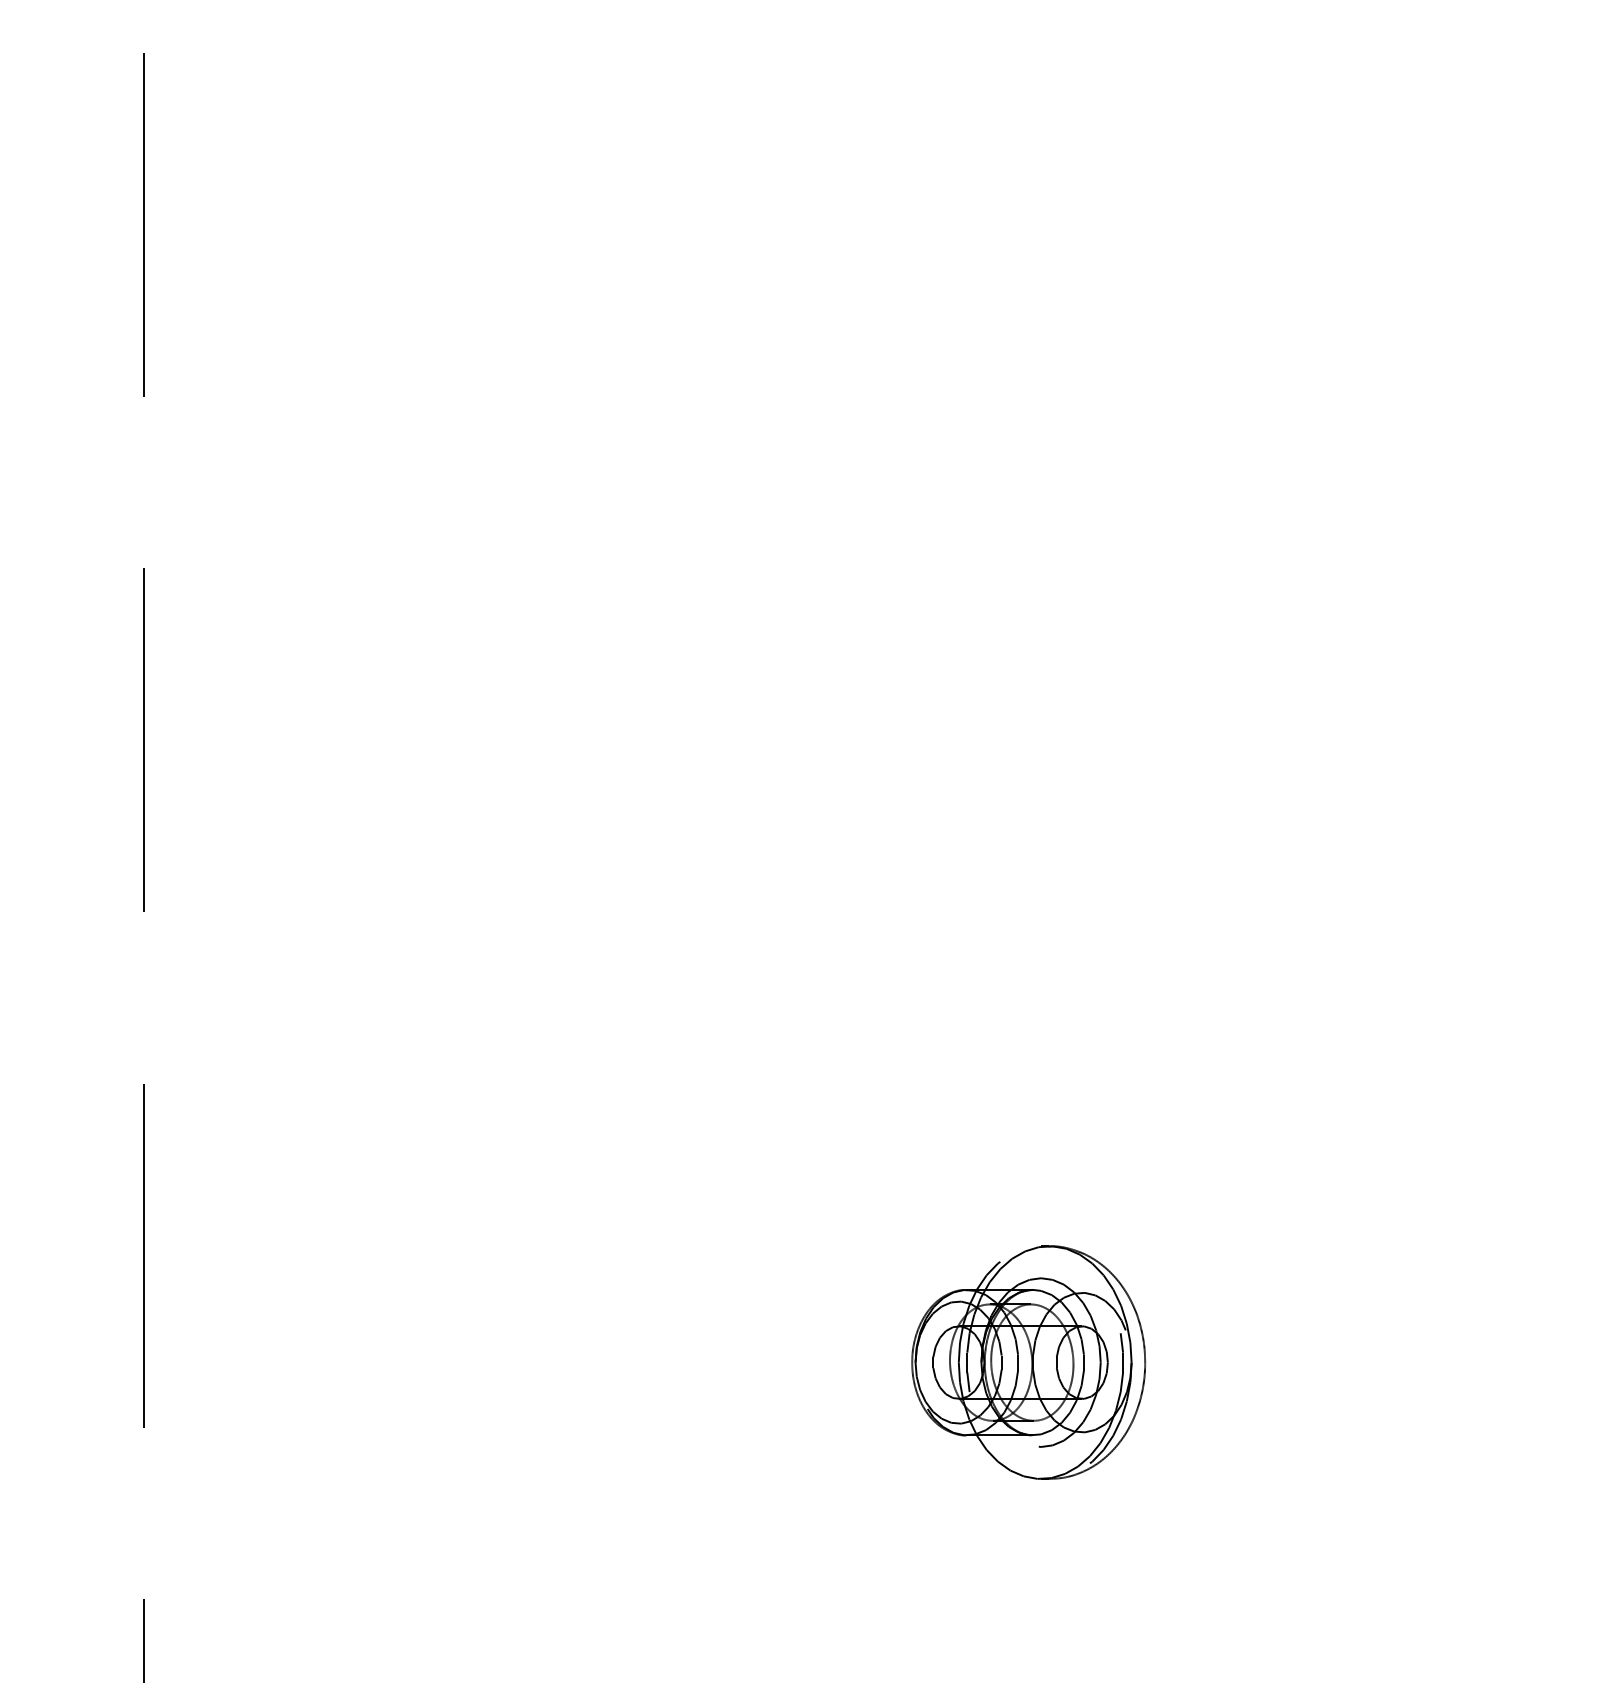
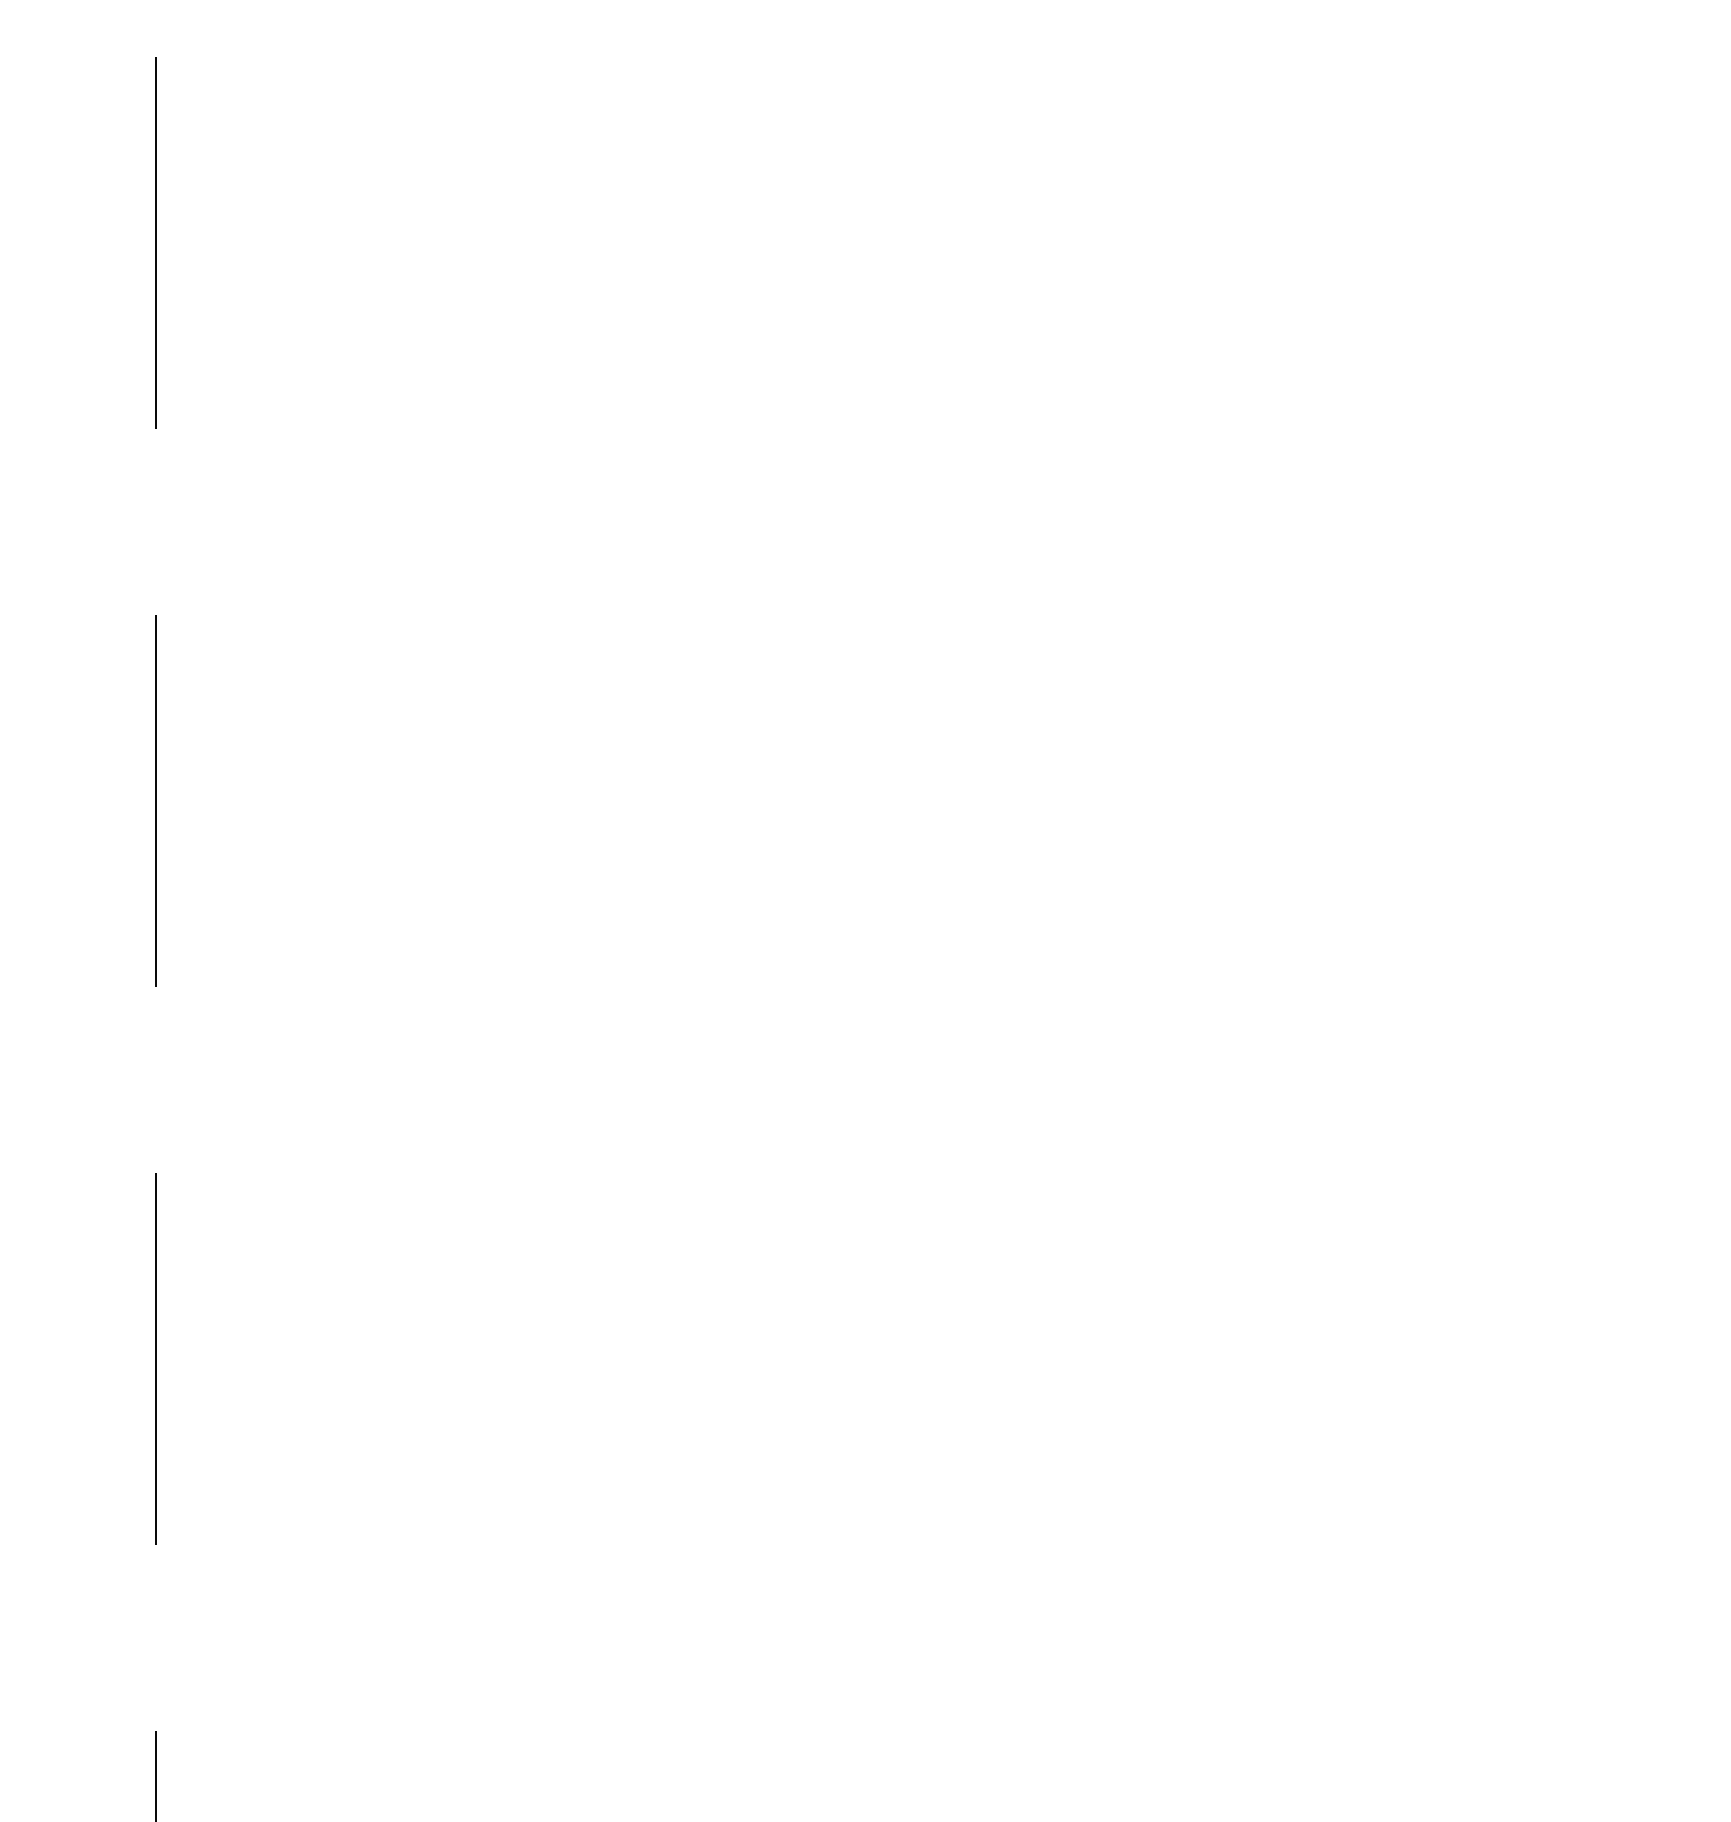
part: (1028, 1362) -> (1113, 1474), removed

